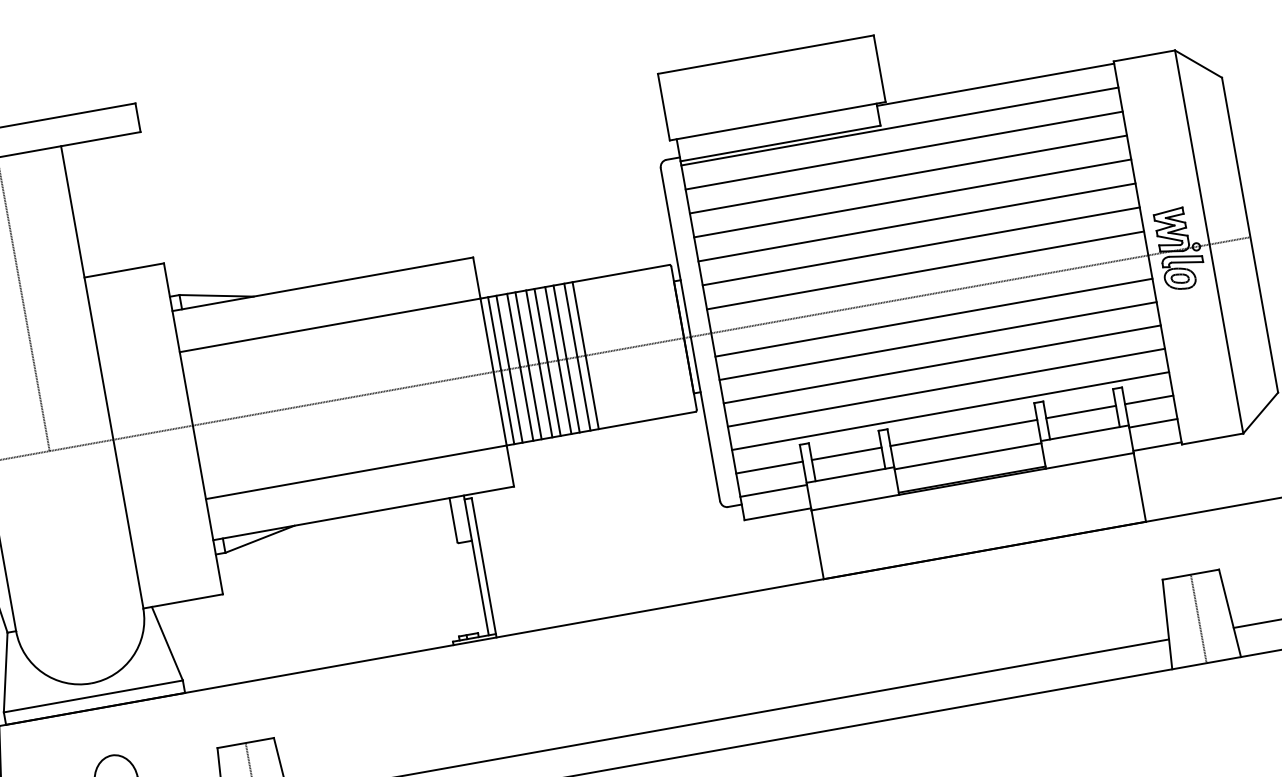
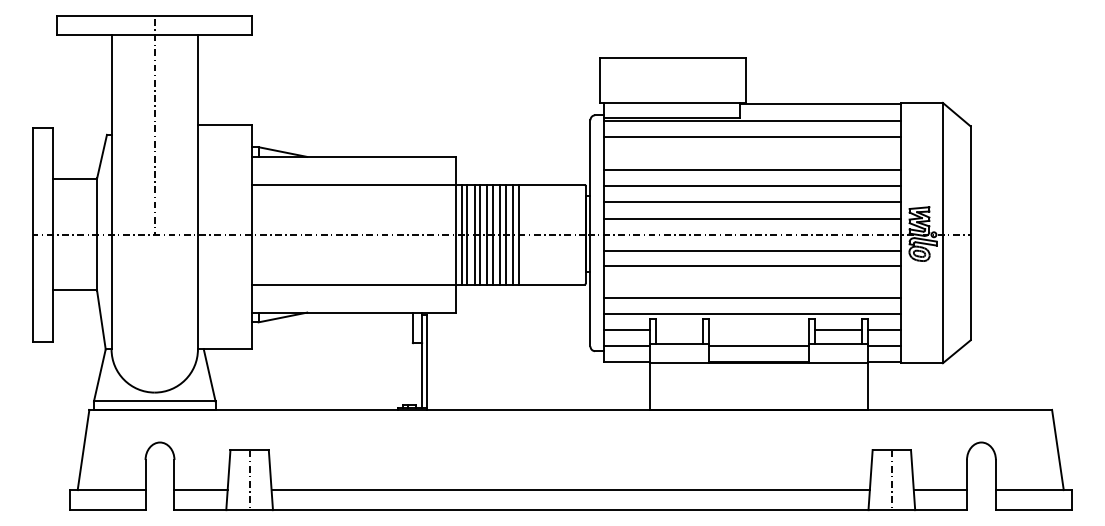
line: (908, 174) -> (752, 153), removed
line: (941, 364) -> (752, 282), removed
line: (963, 433) -> (758, 330), removed
line: (847, 454) -> (679, 330), removed

